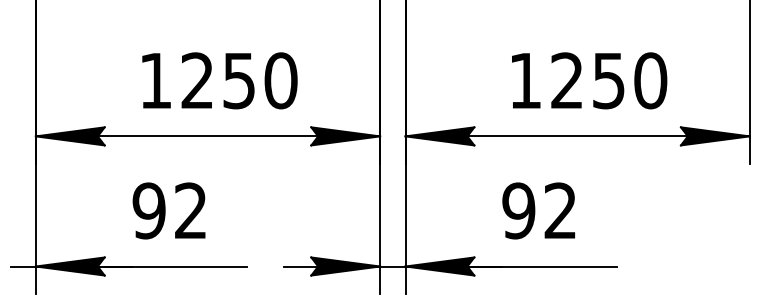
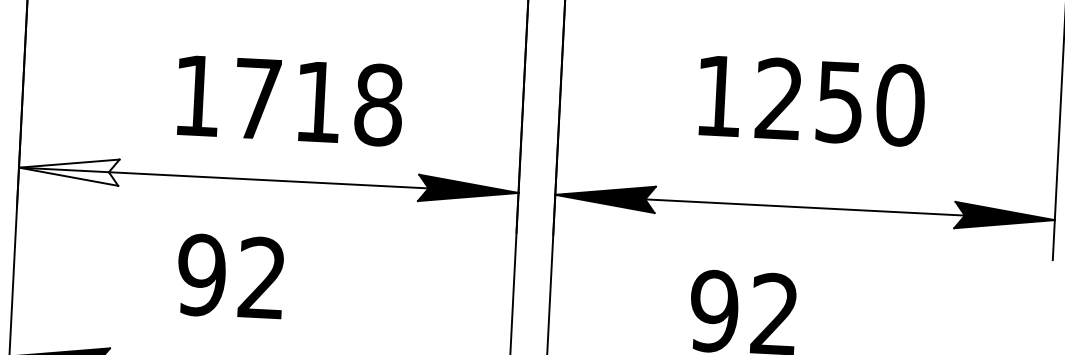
text: (239, 80) -> (318, 101), 1250 -> 1718
text: (589, 80) -> (811, 100), moved
fill: (69, 136) -> (67, 170), removed
text: (168, 210) -> (229, 275), moved

